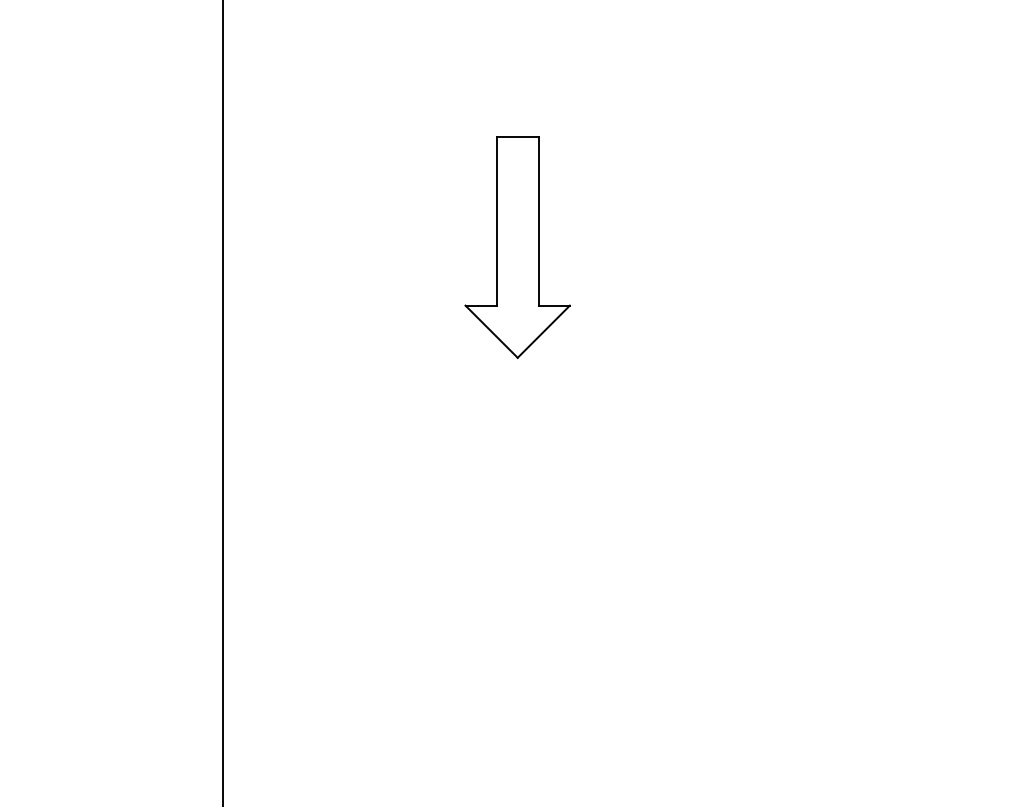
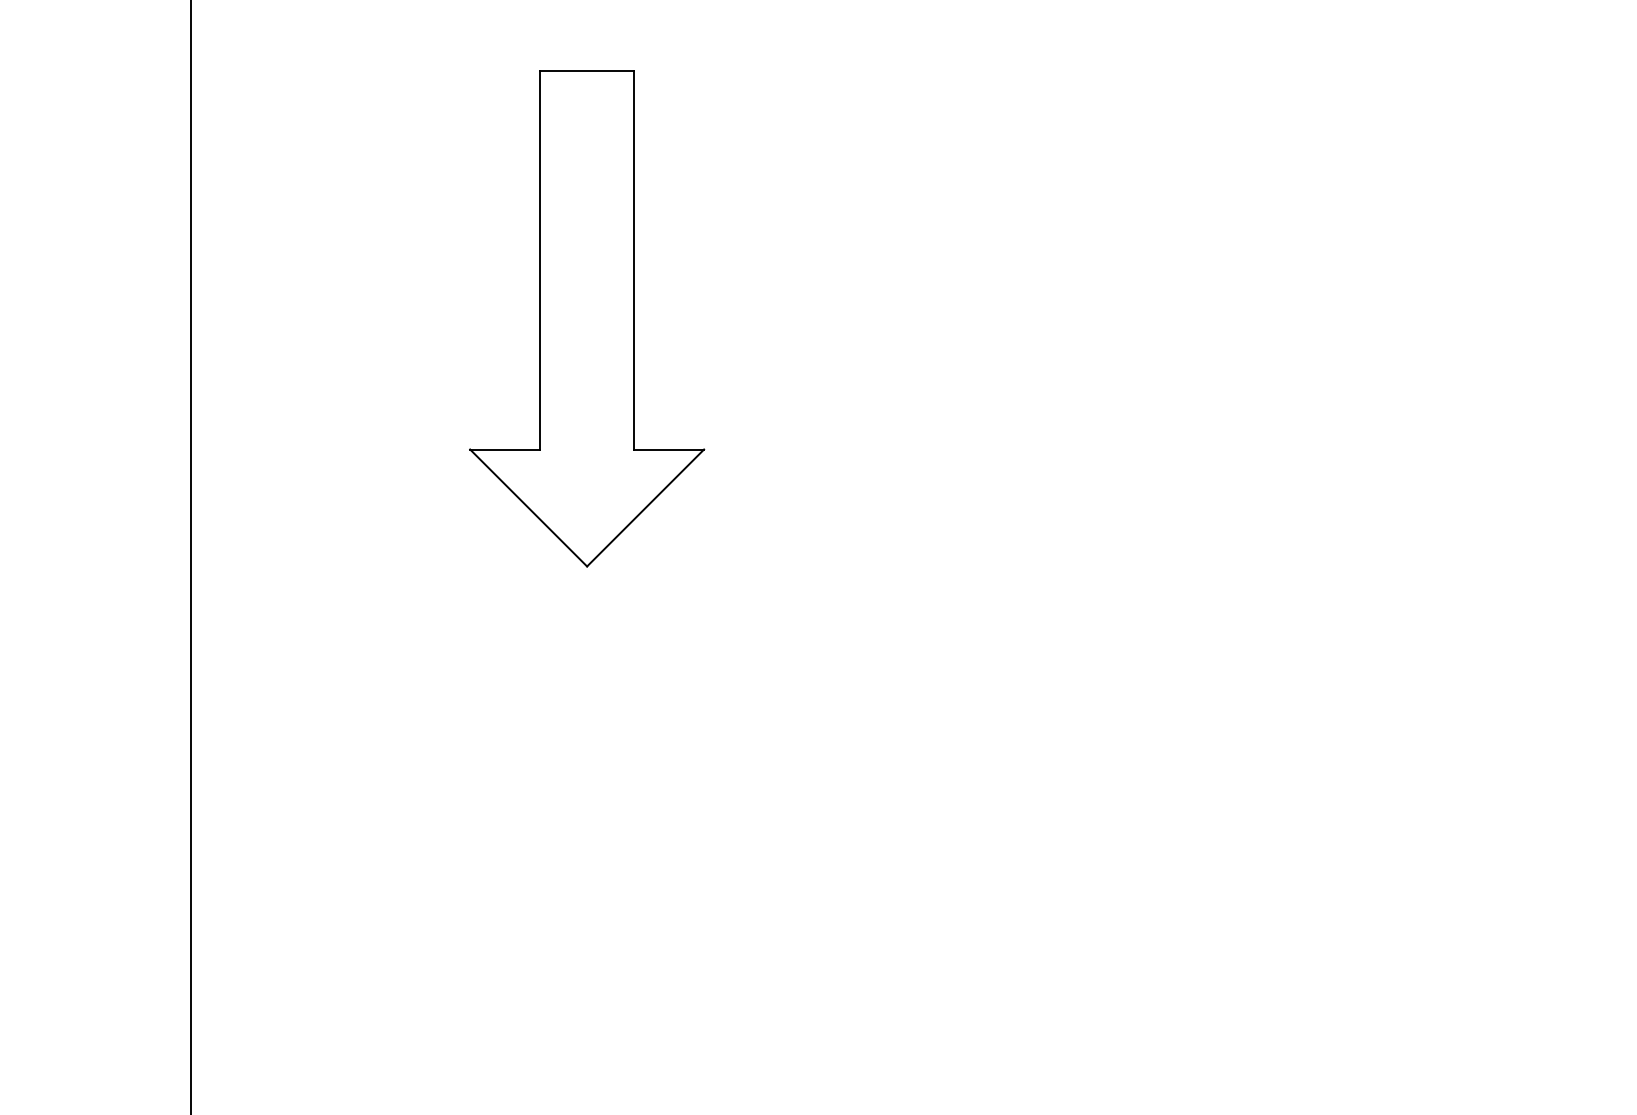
part: (517, 247) -> (587, 318), size x1.67

